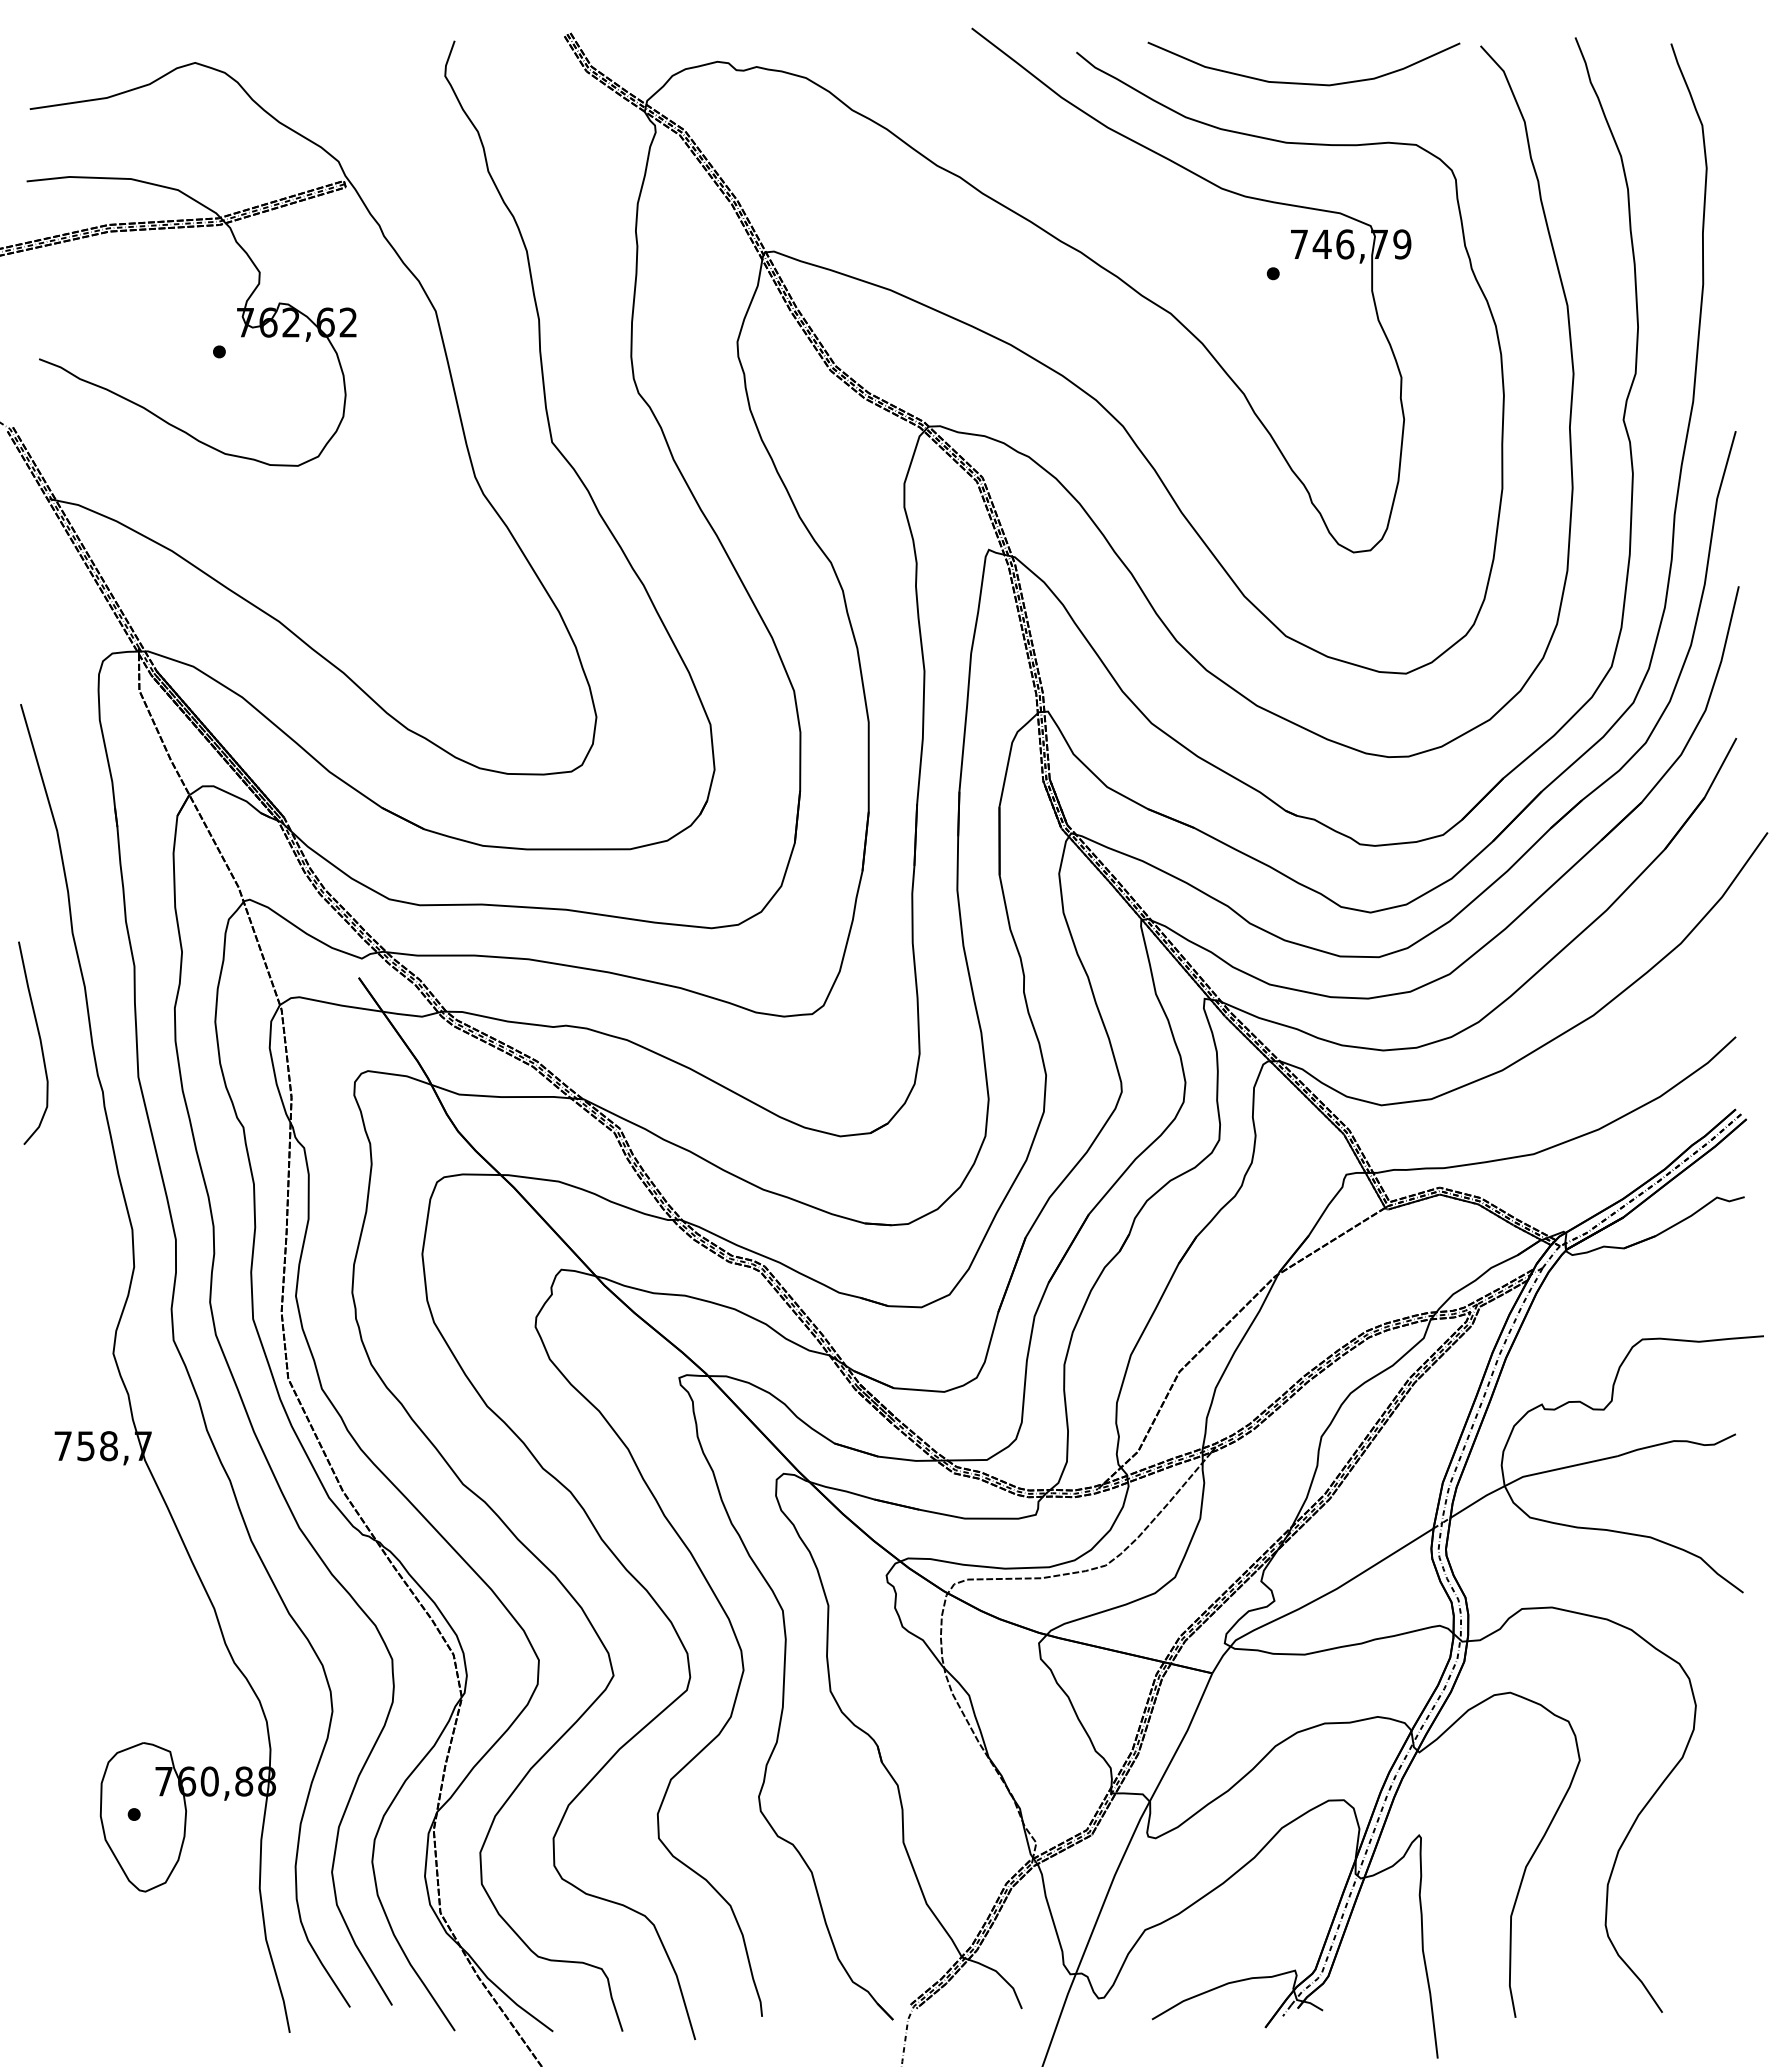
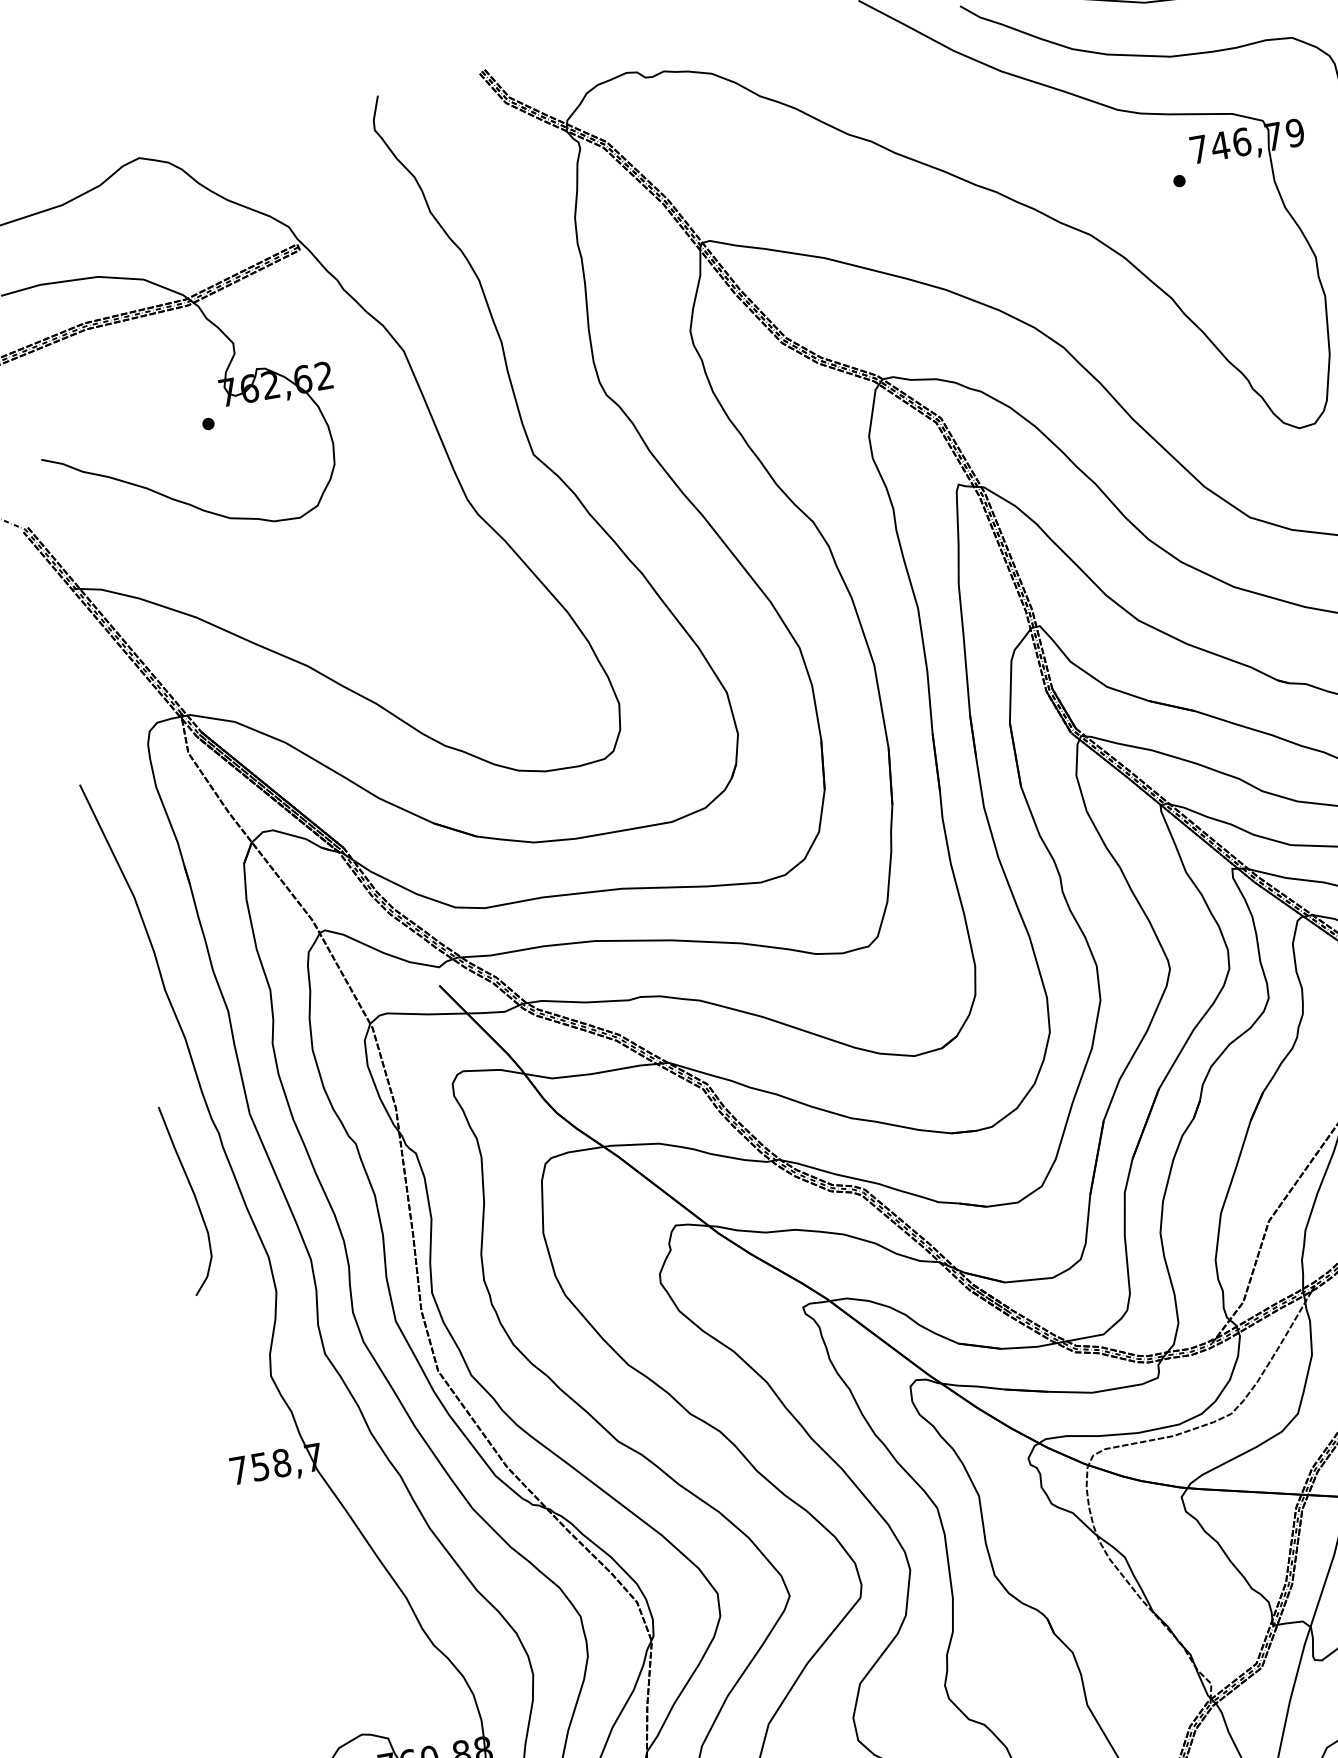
curve: (39, 1041) -> (194, 1196), moved

